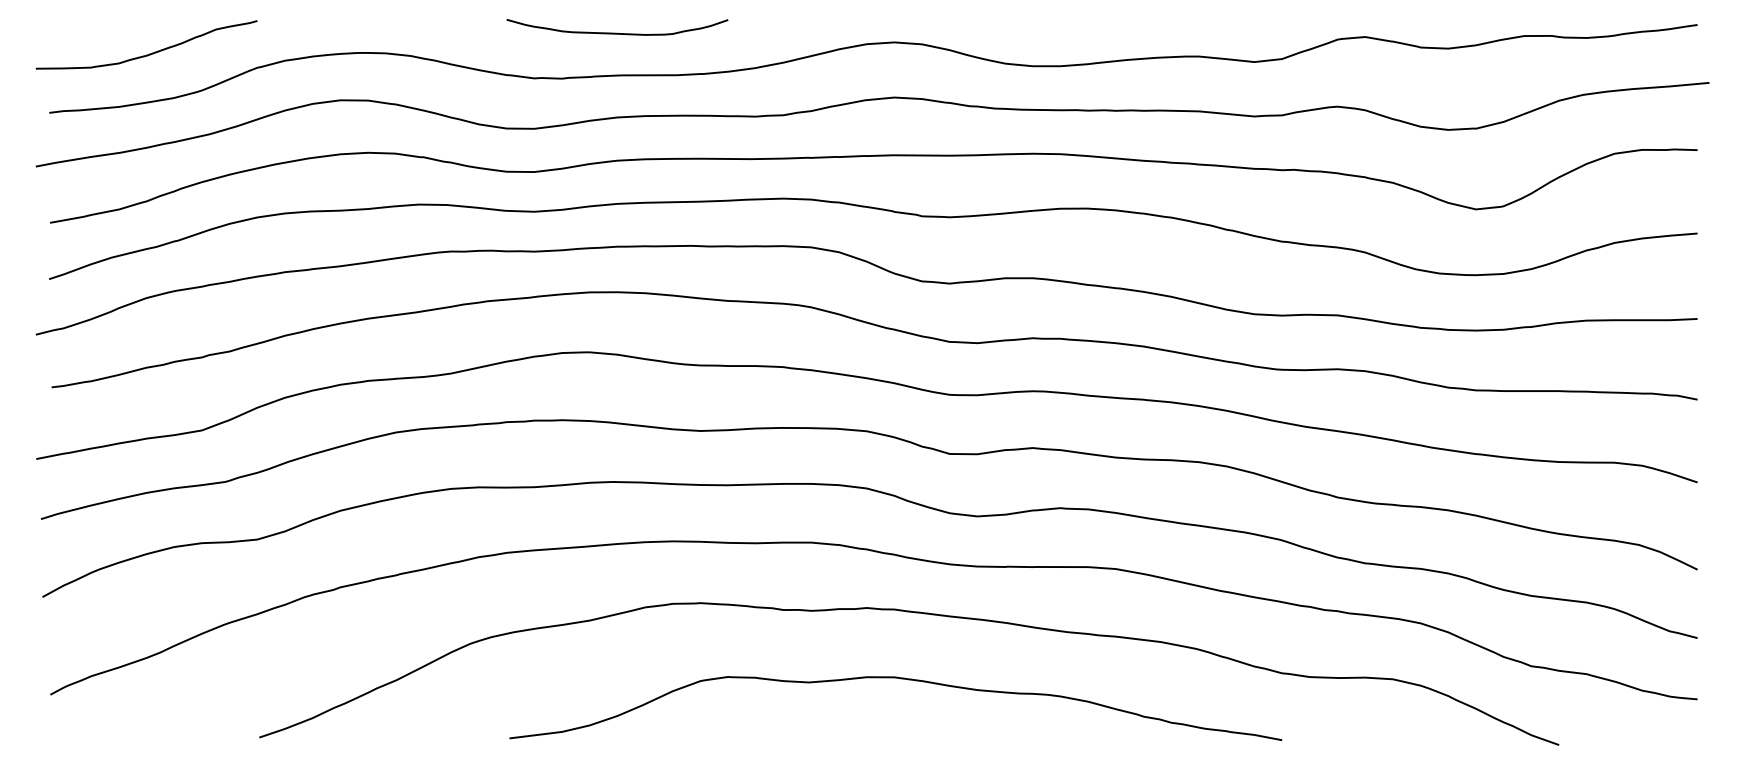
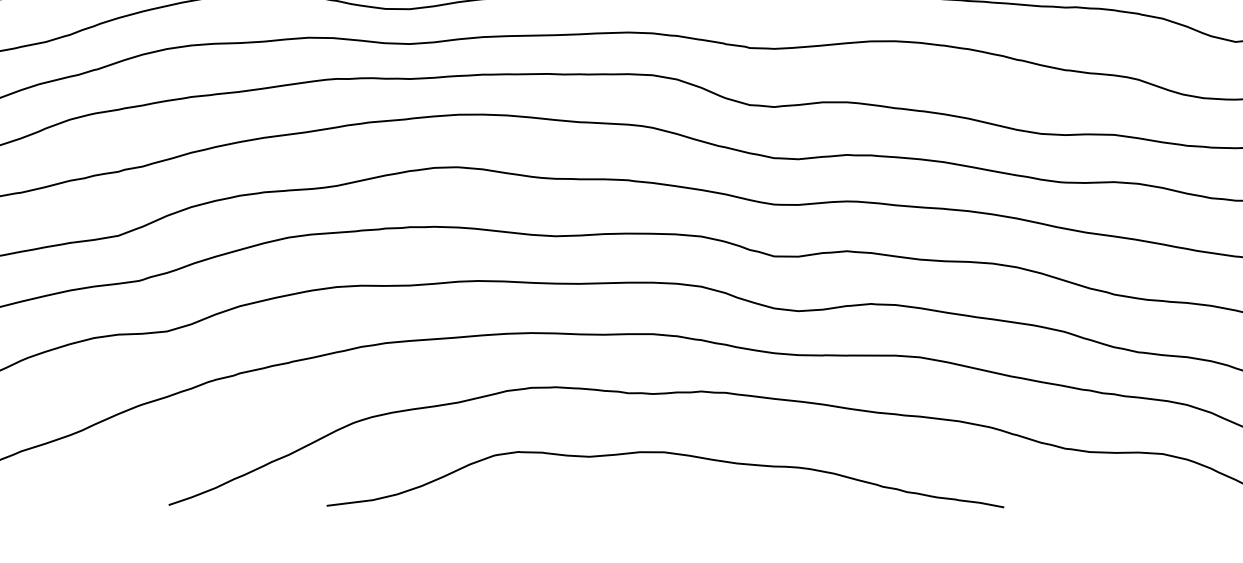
curve: (900, 679) -> (669, 454), moved

